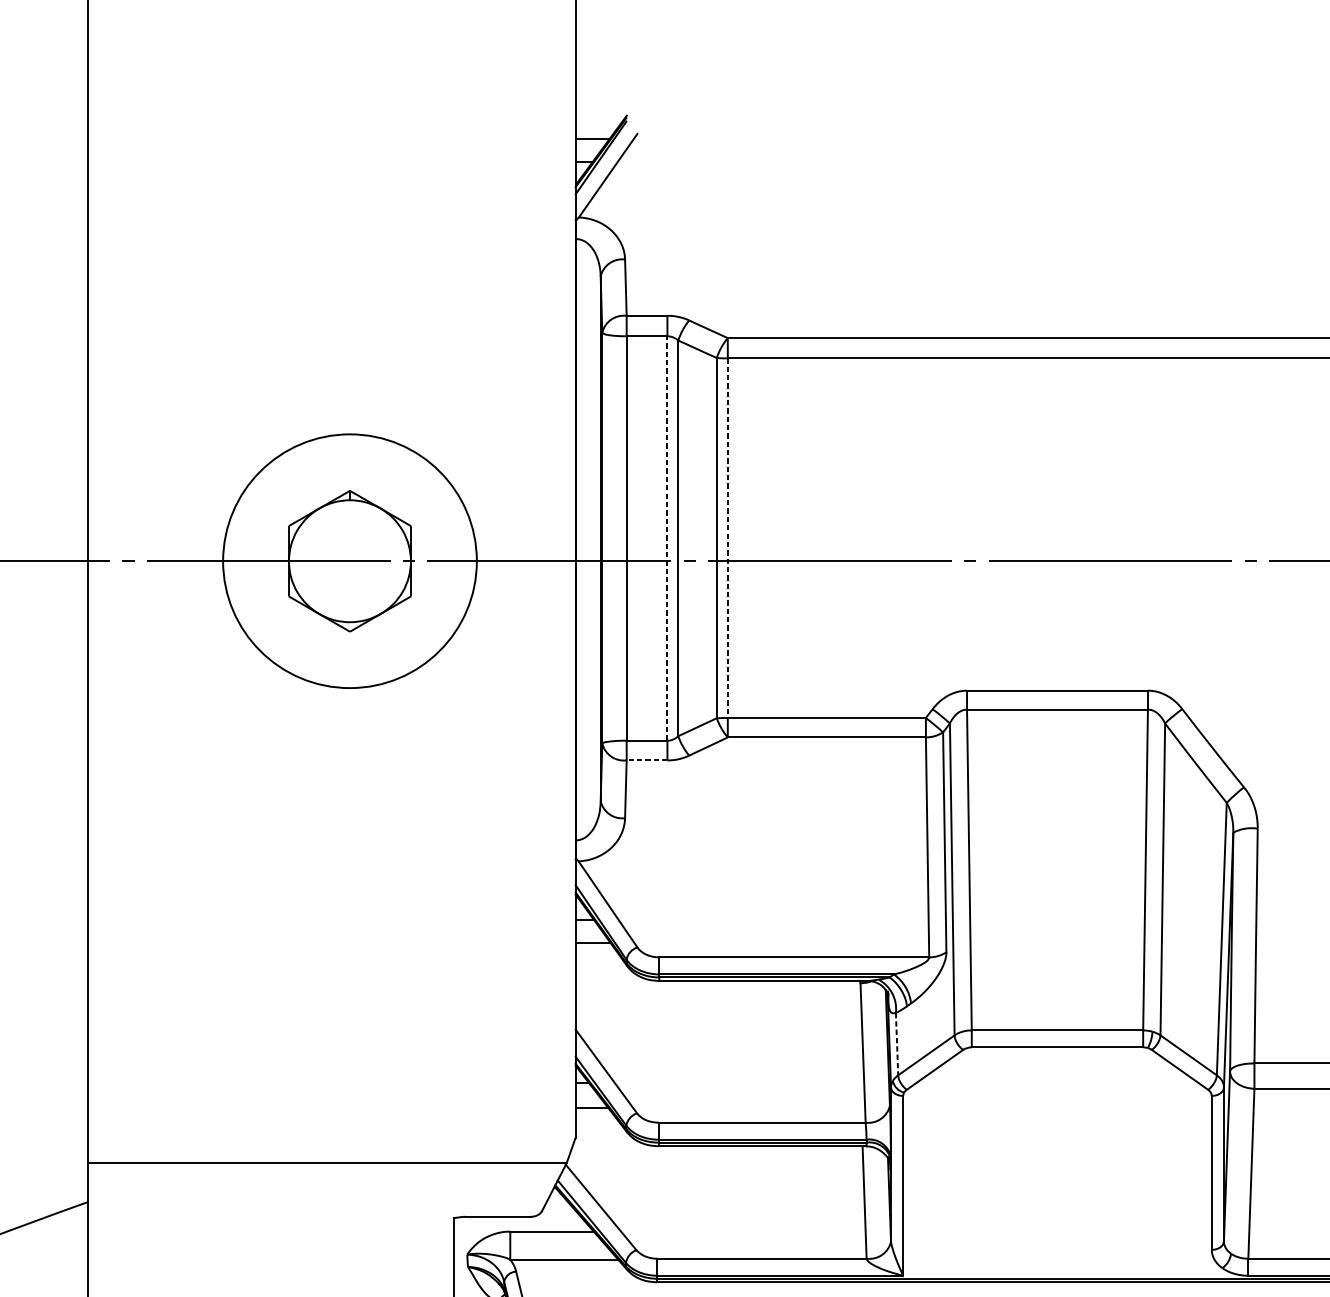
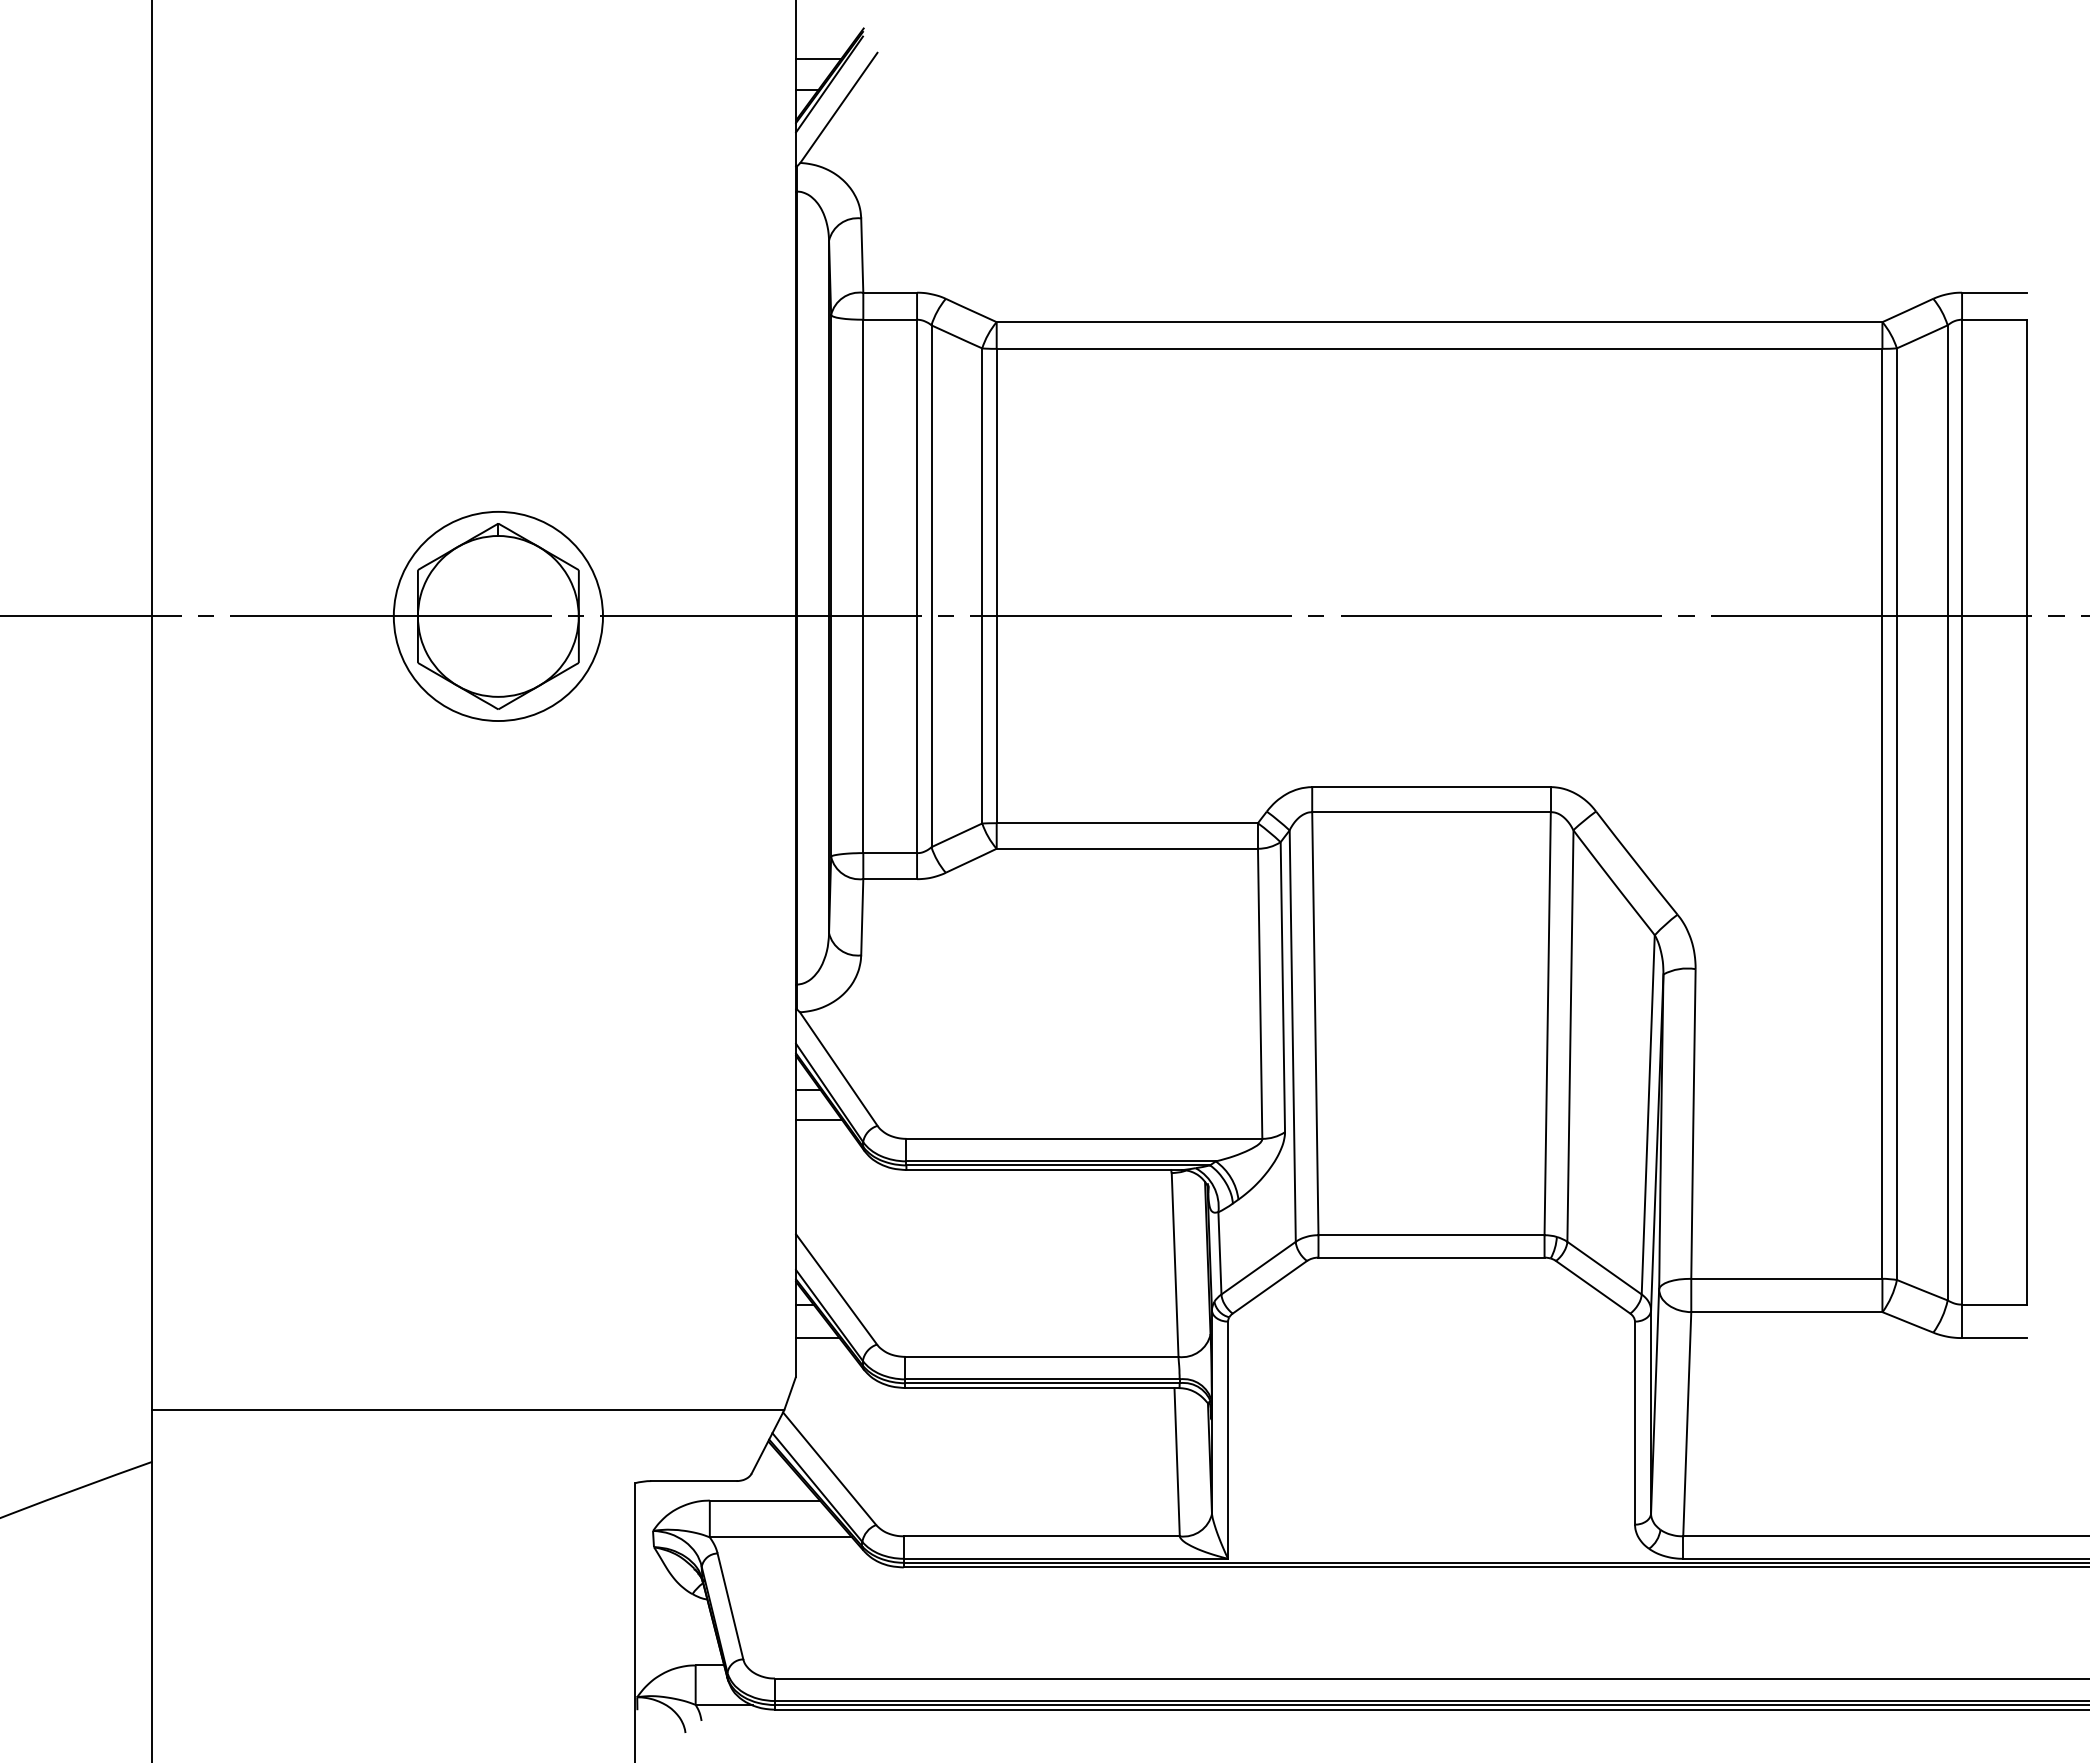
line: (667, 538) -> (917, 586), dashed -> solid
line: (727, 538) -> (996, 586), dashed -> solid
circle: (349, 561) -> (497, 616), size x0.62
line: (647, 760) -> (890, 879), dashed -> solid
line: (896, 1044) -> (1219, 1253), dashed -> solid

